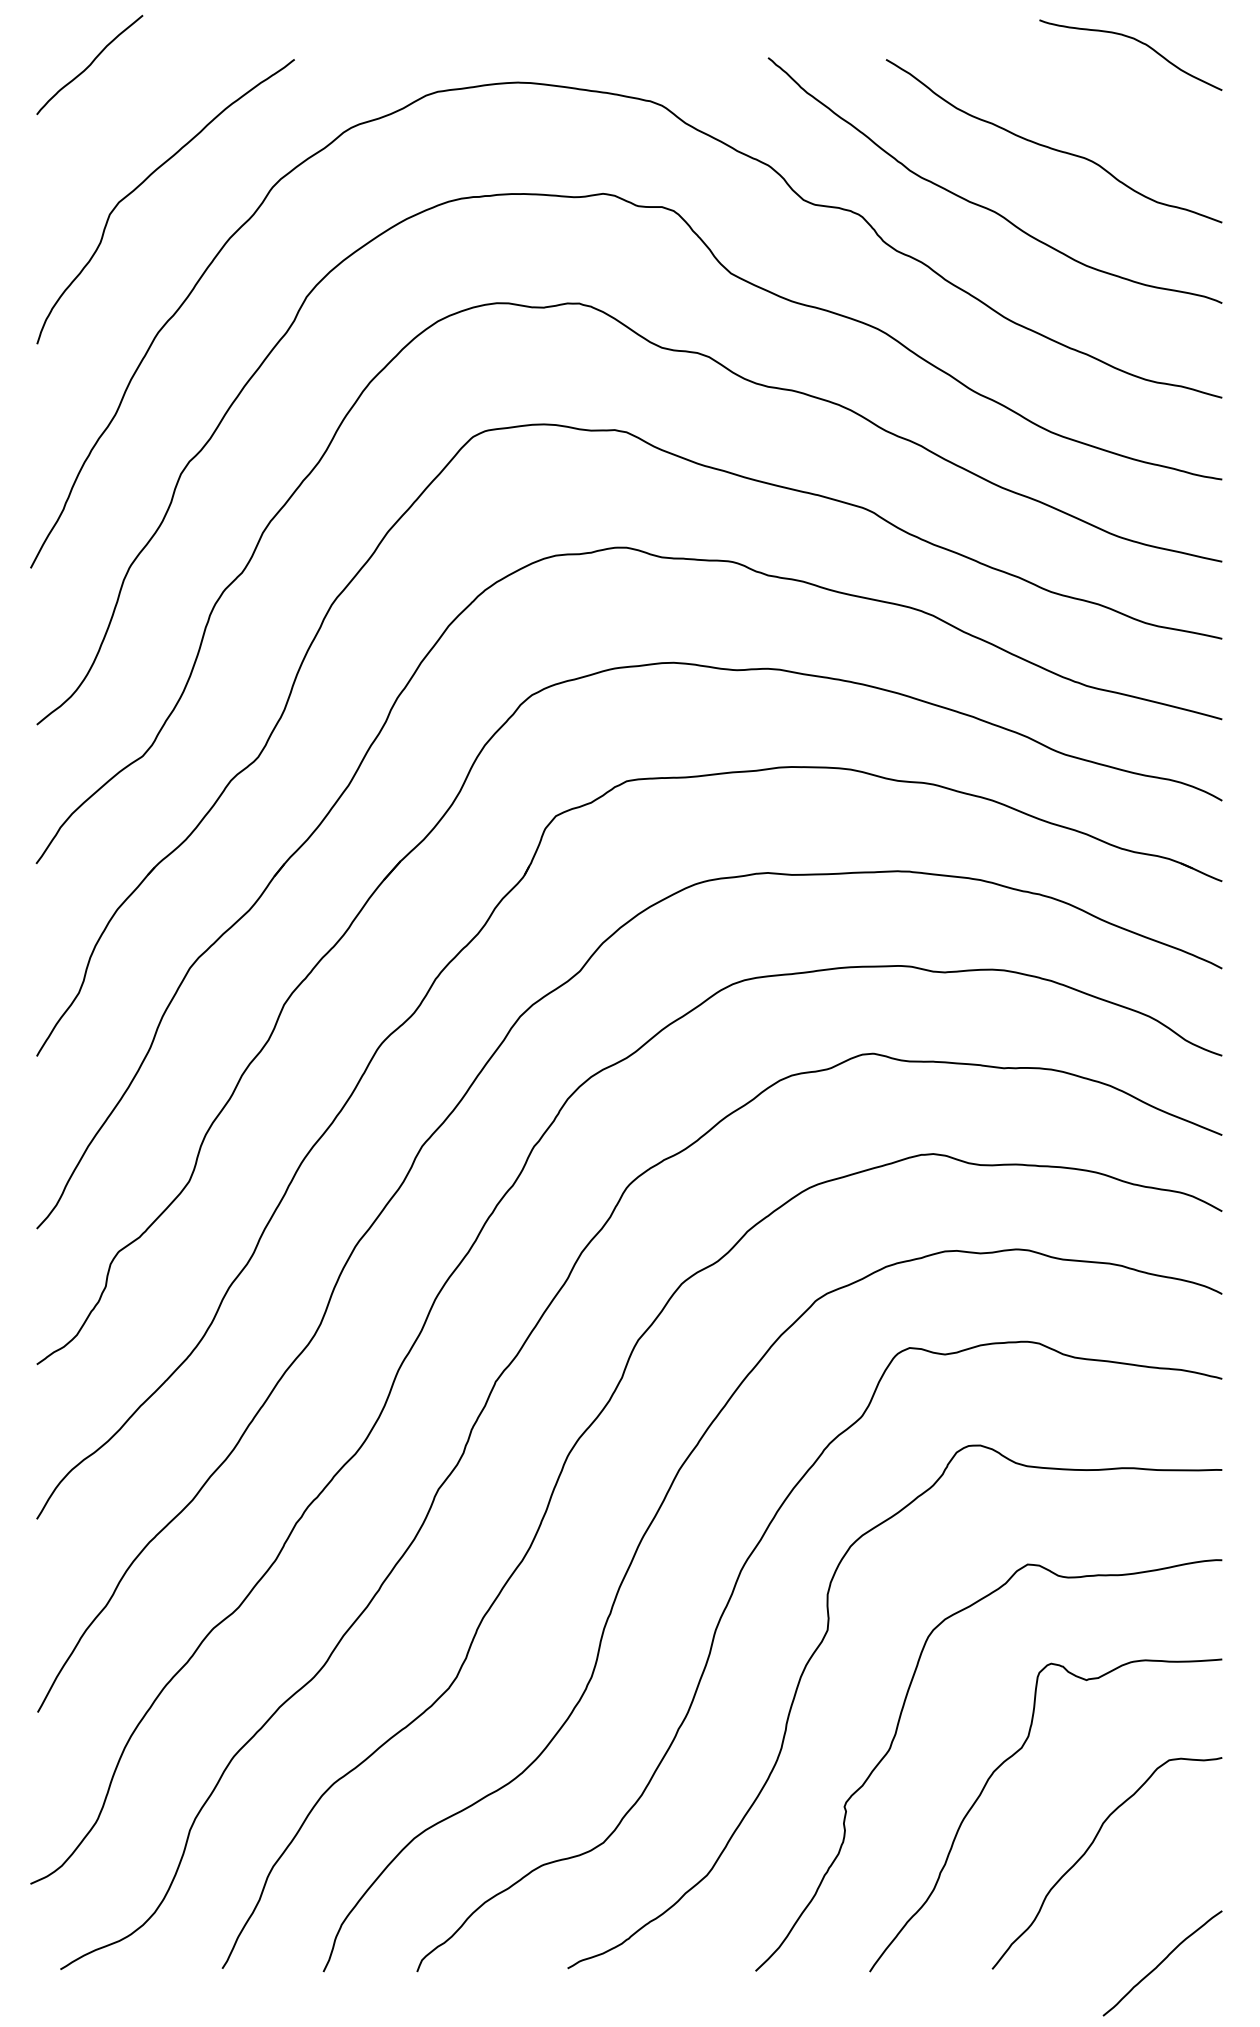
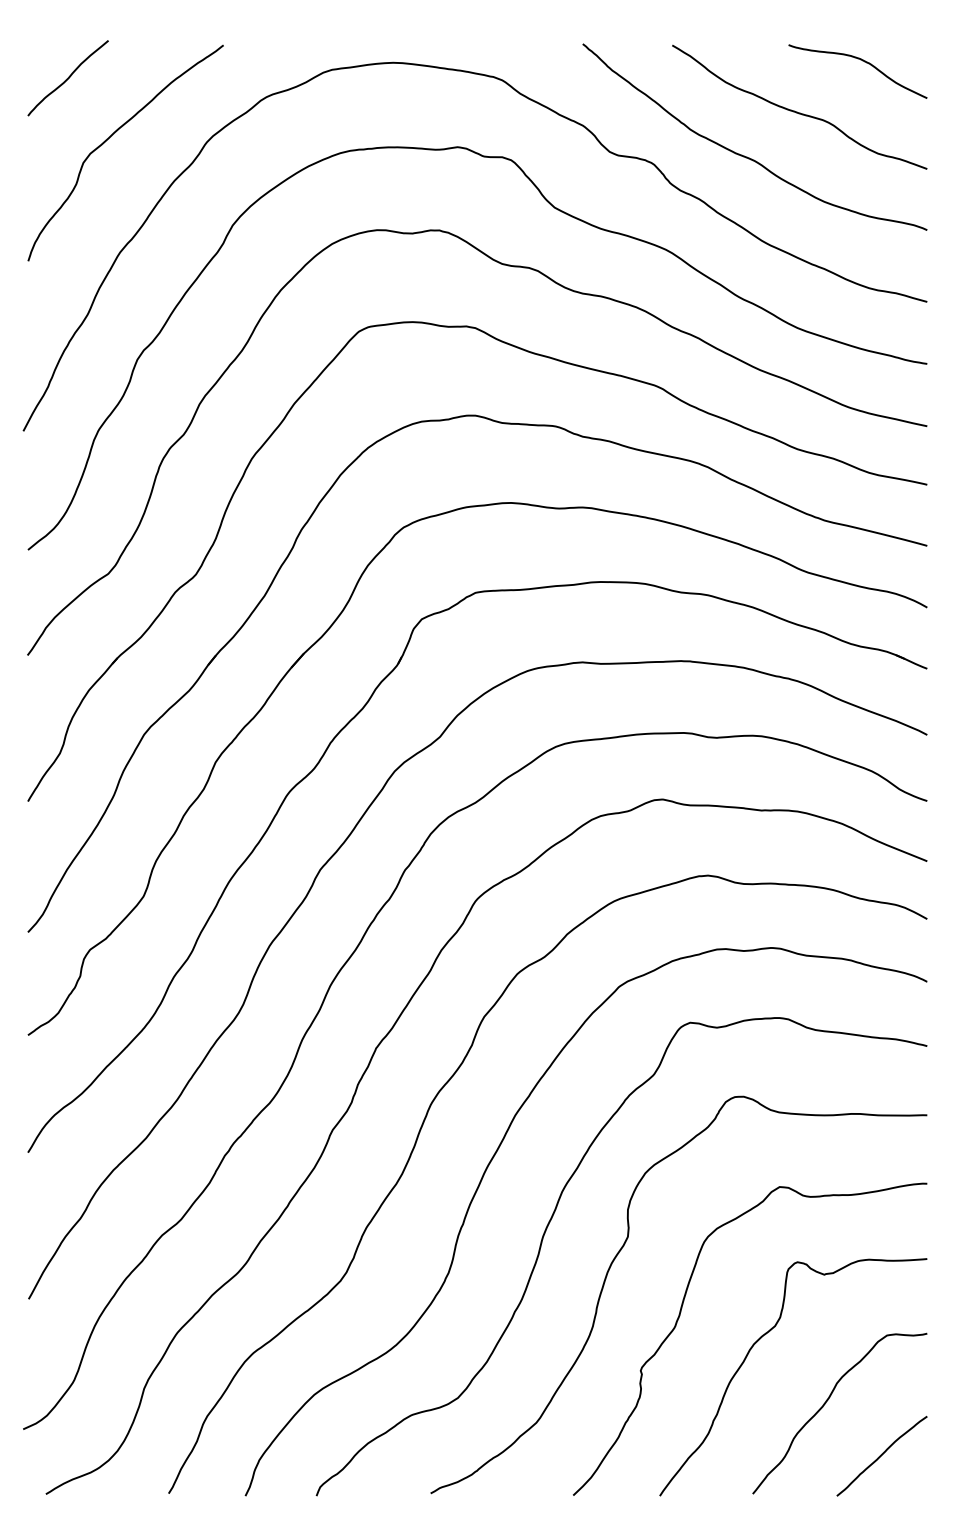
curve: (1137, 41) -> (862, 61), moved
curve: (89, 64) -> (67, 77), moved
curve: (1162, 1962) -> (881, 1455), moved

